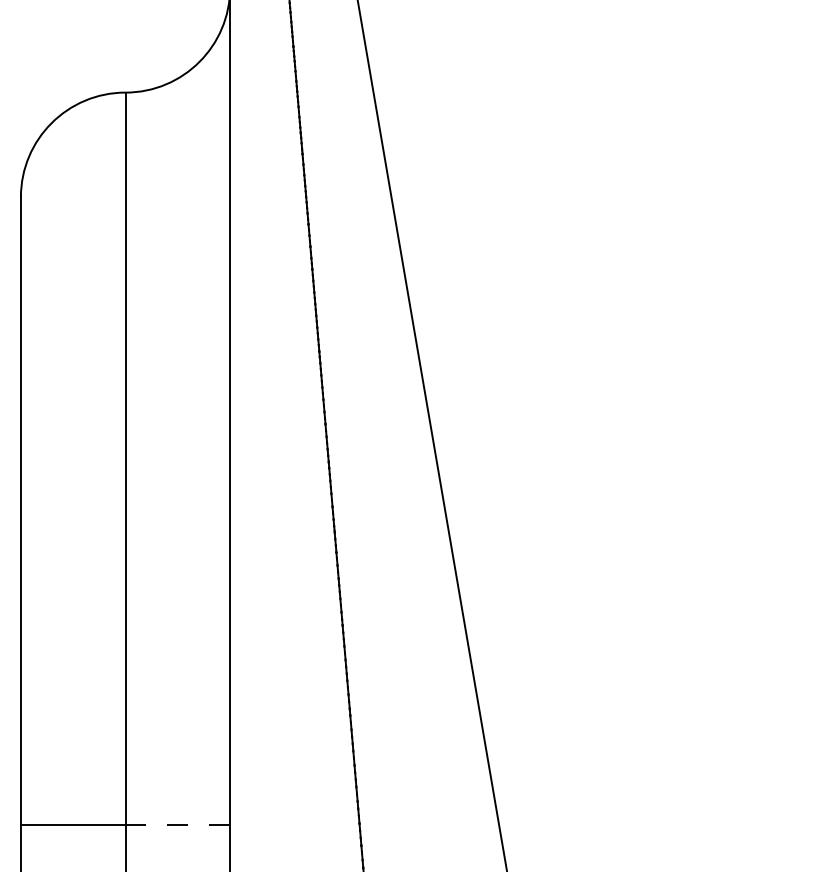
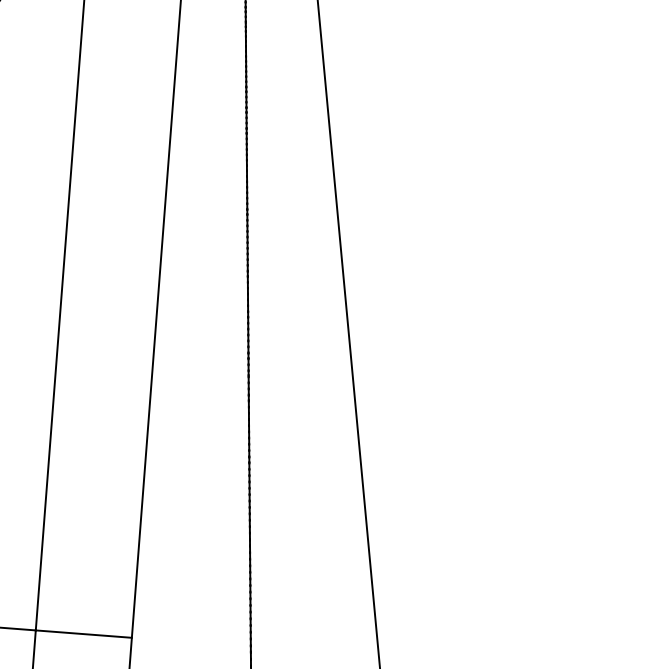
line: (178, 824) -> (84, 633), dashed -> solid

